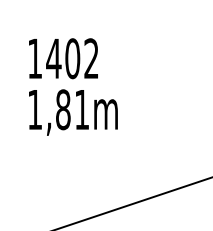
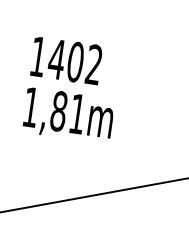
text: (73, 86) -> (72, 89), moved

